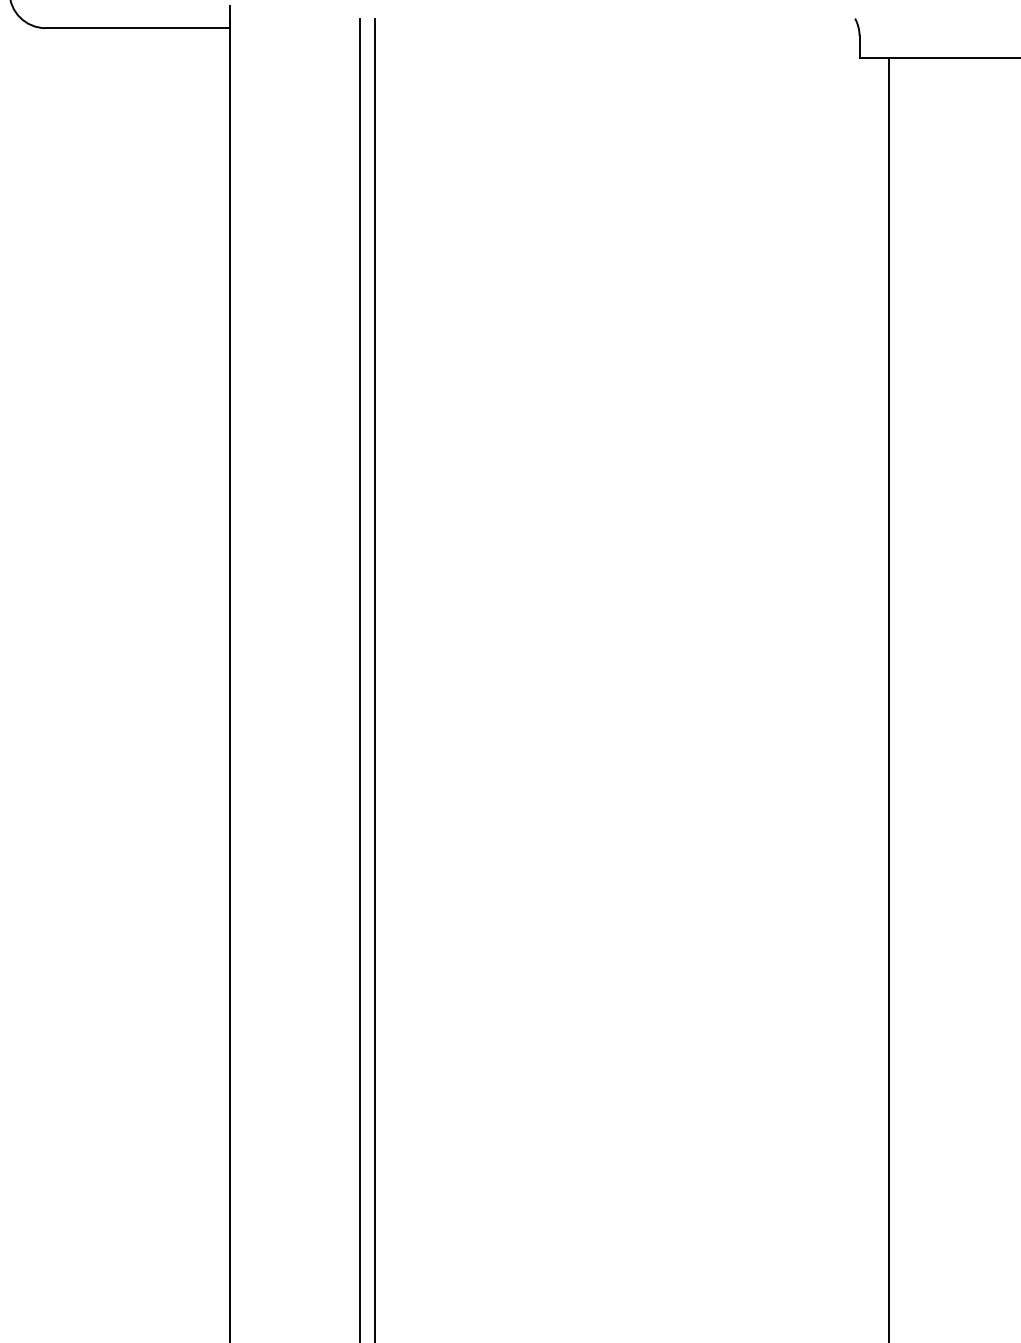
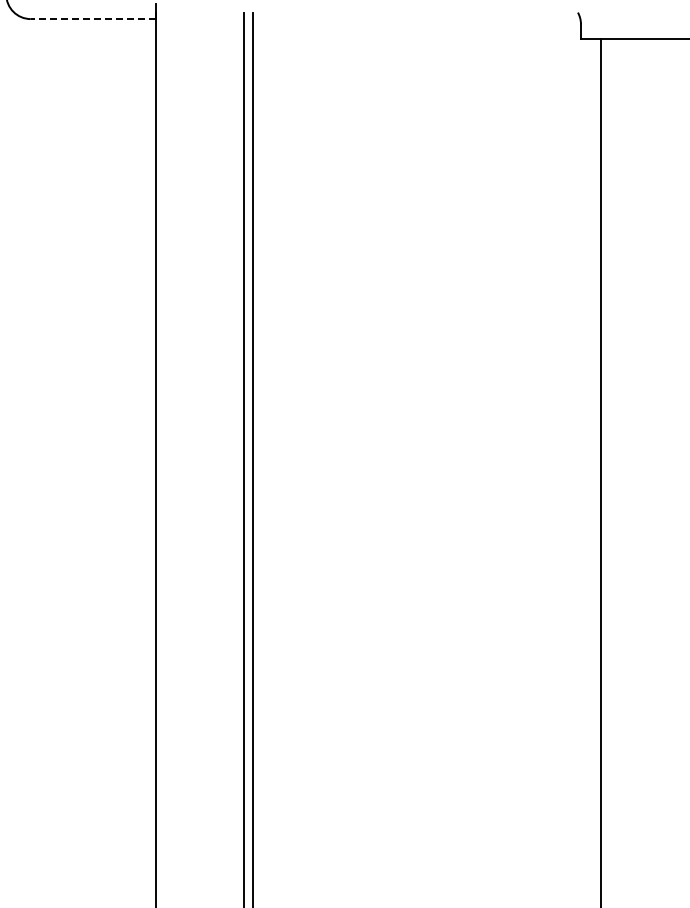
line: (137, 28) -> (92, 19), solid -> dashed

